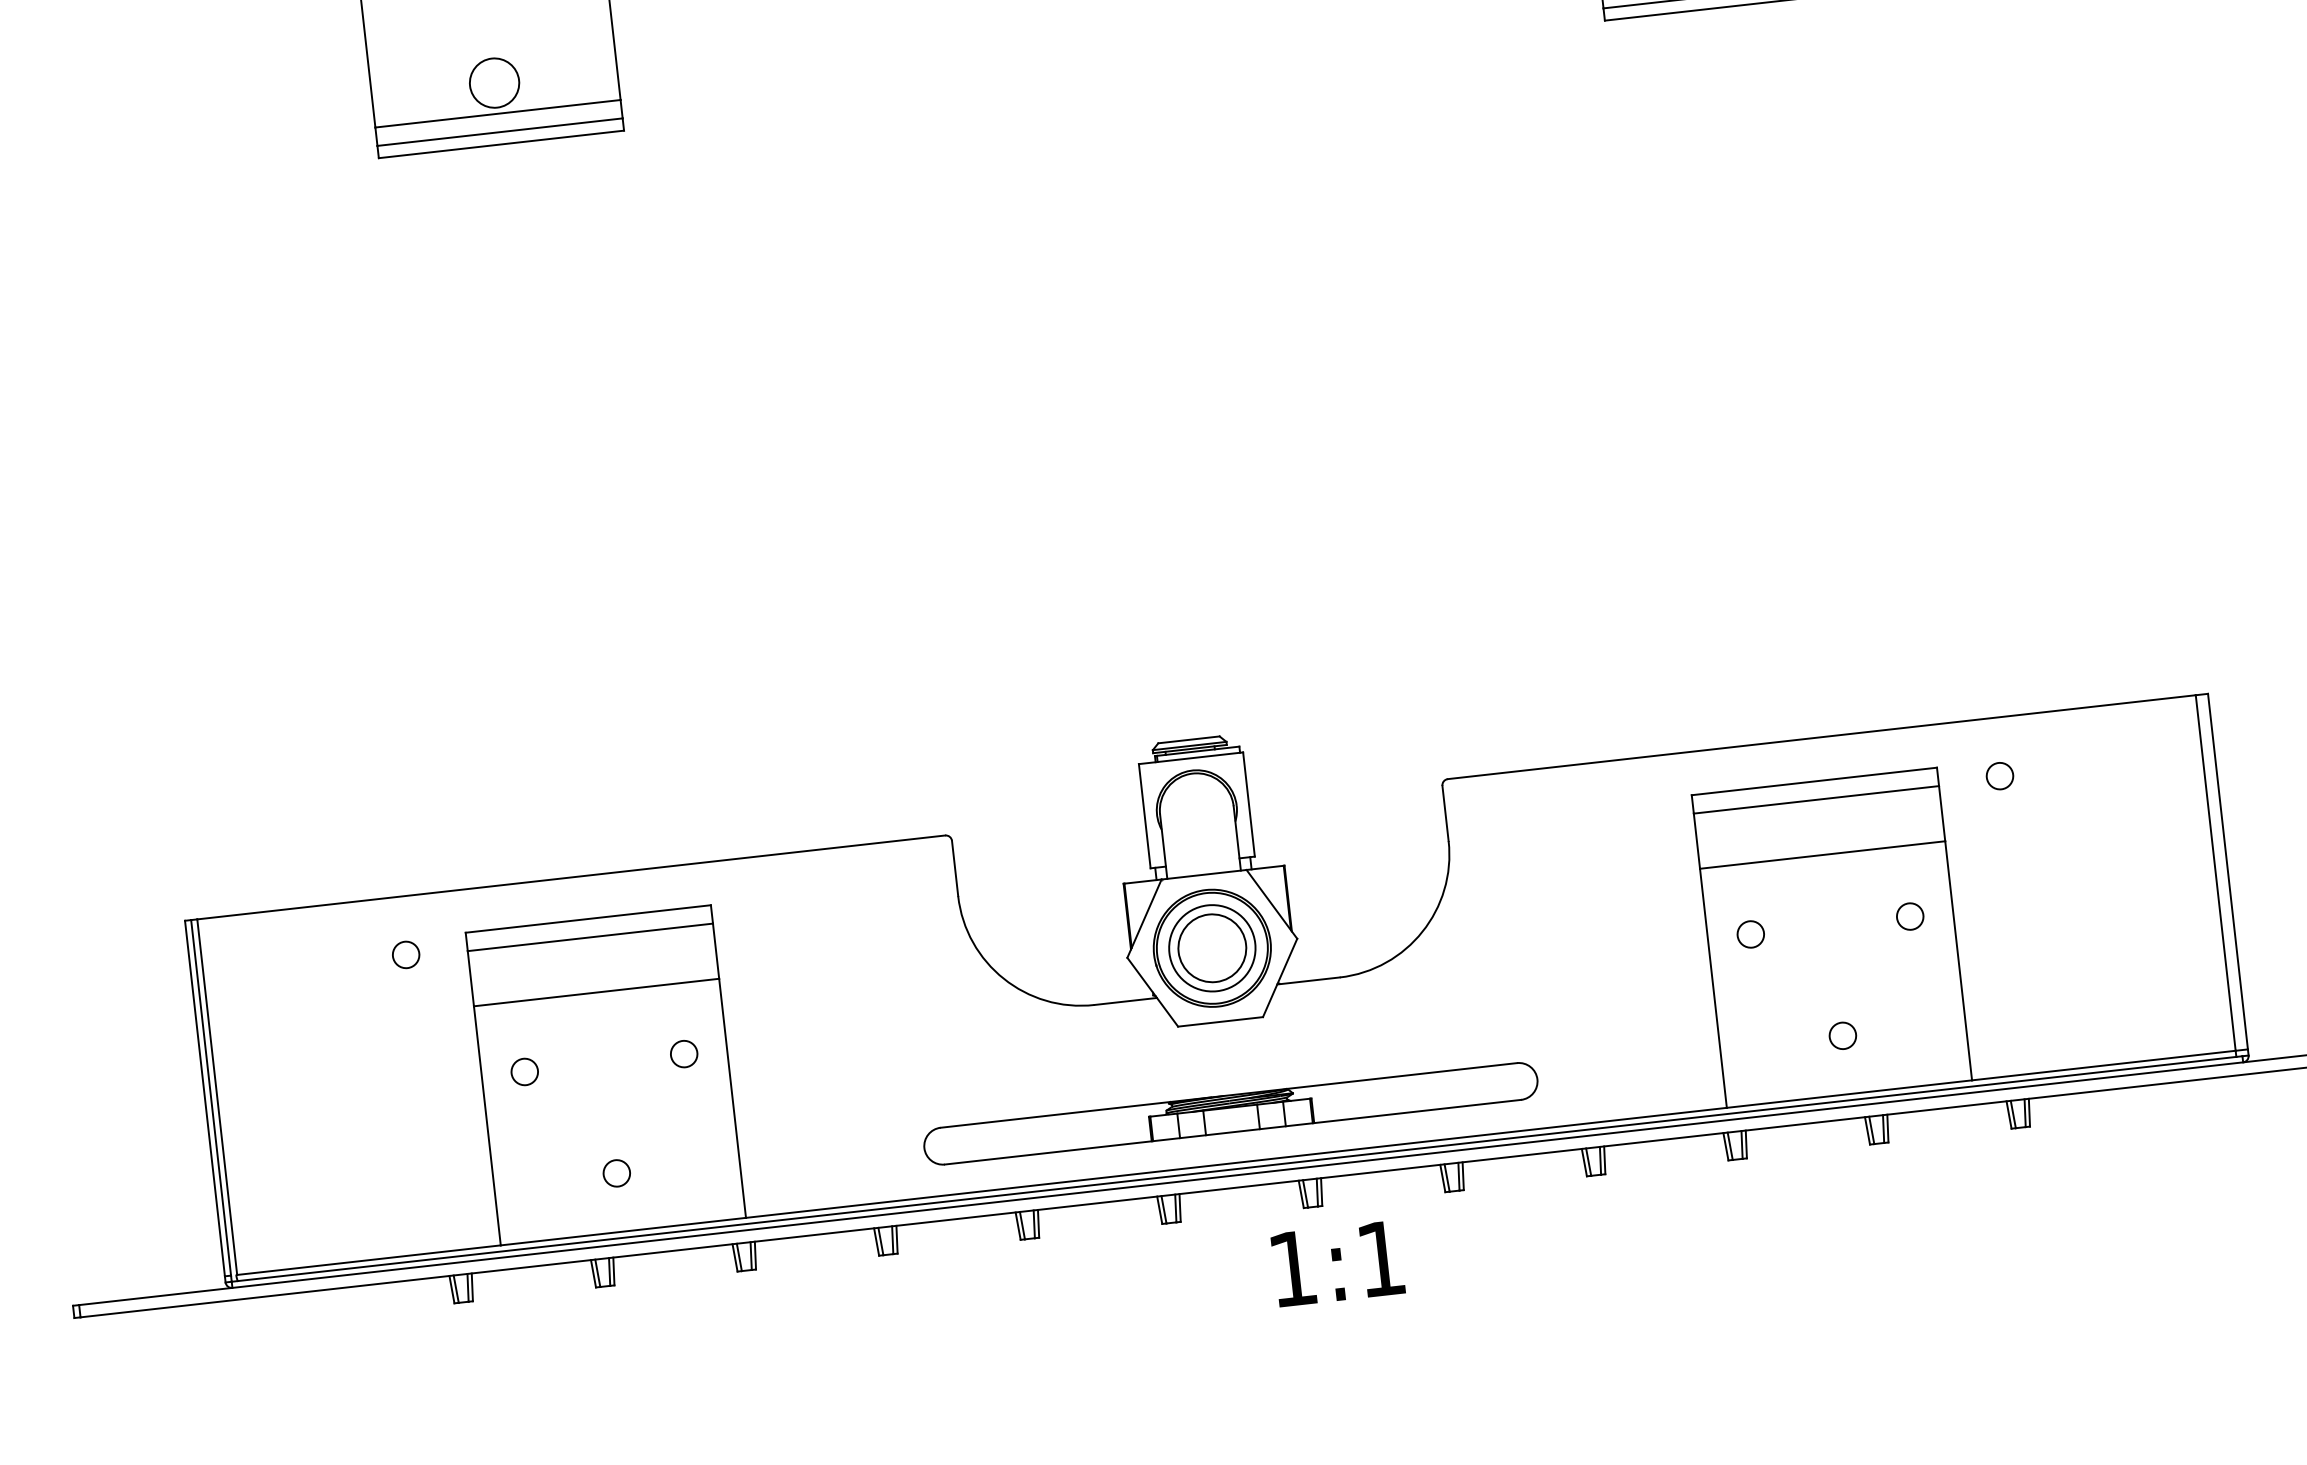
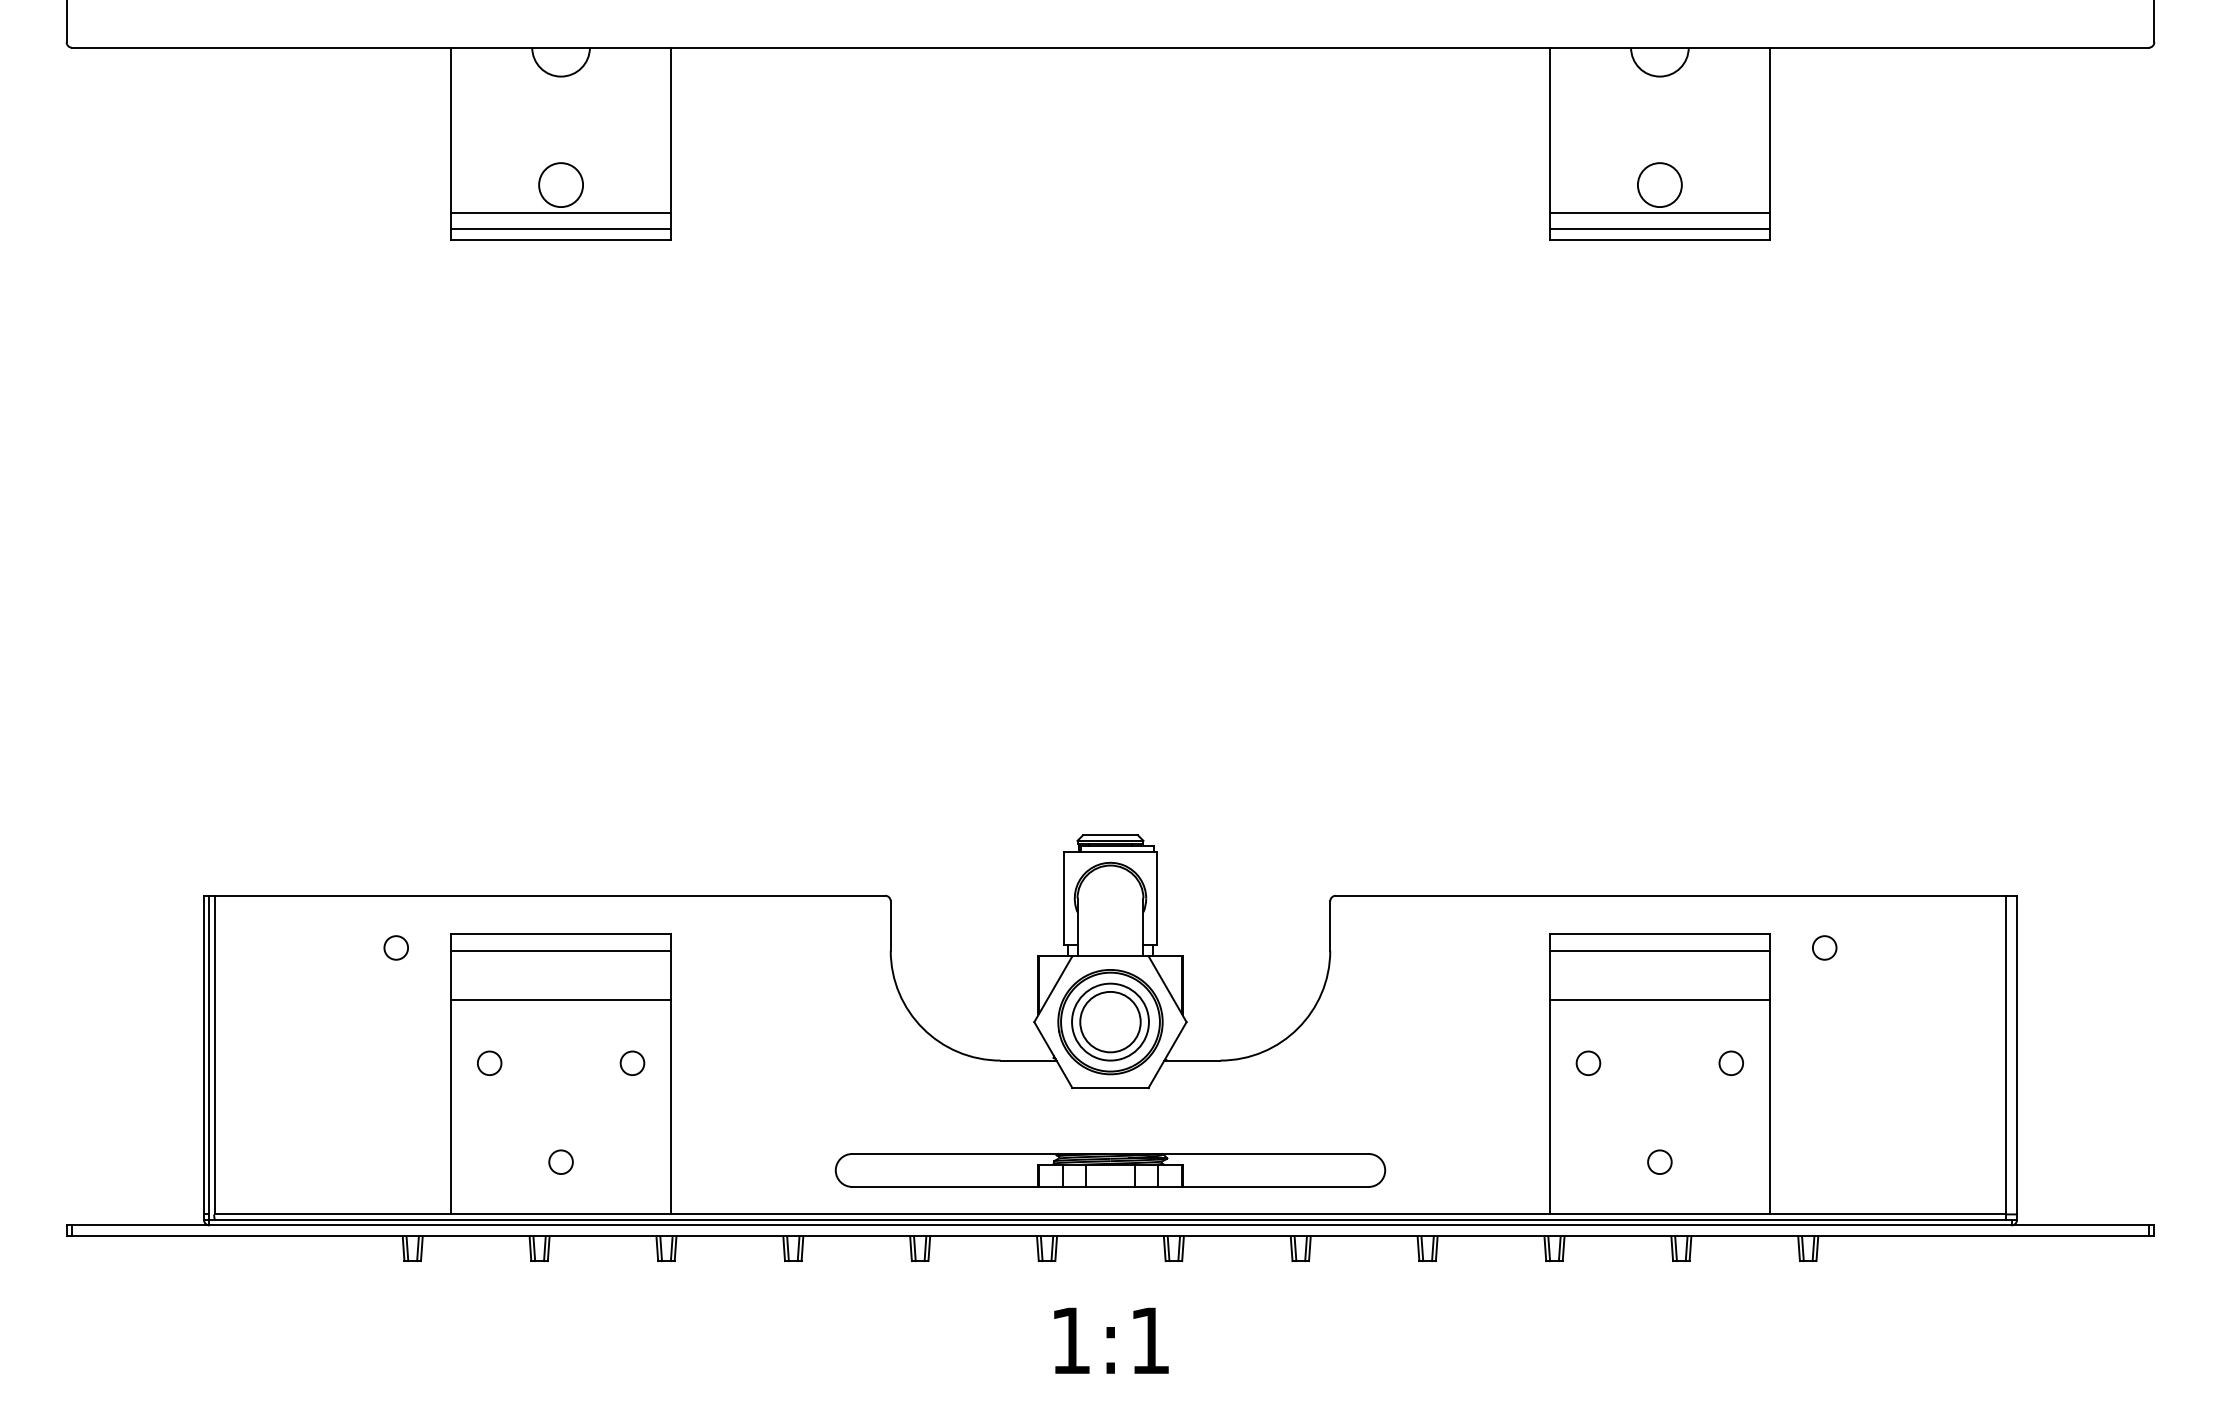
text: (1338, 1263) -> (1111, 1340), moved

